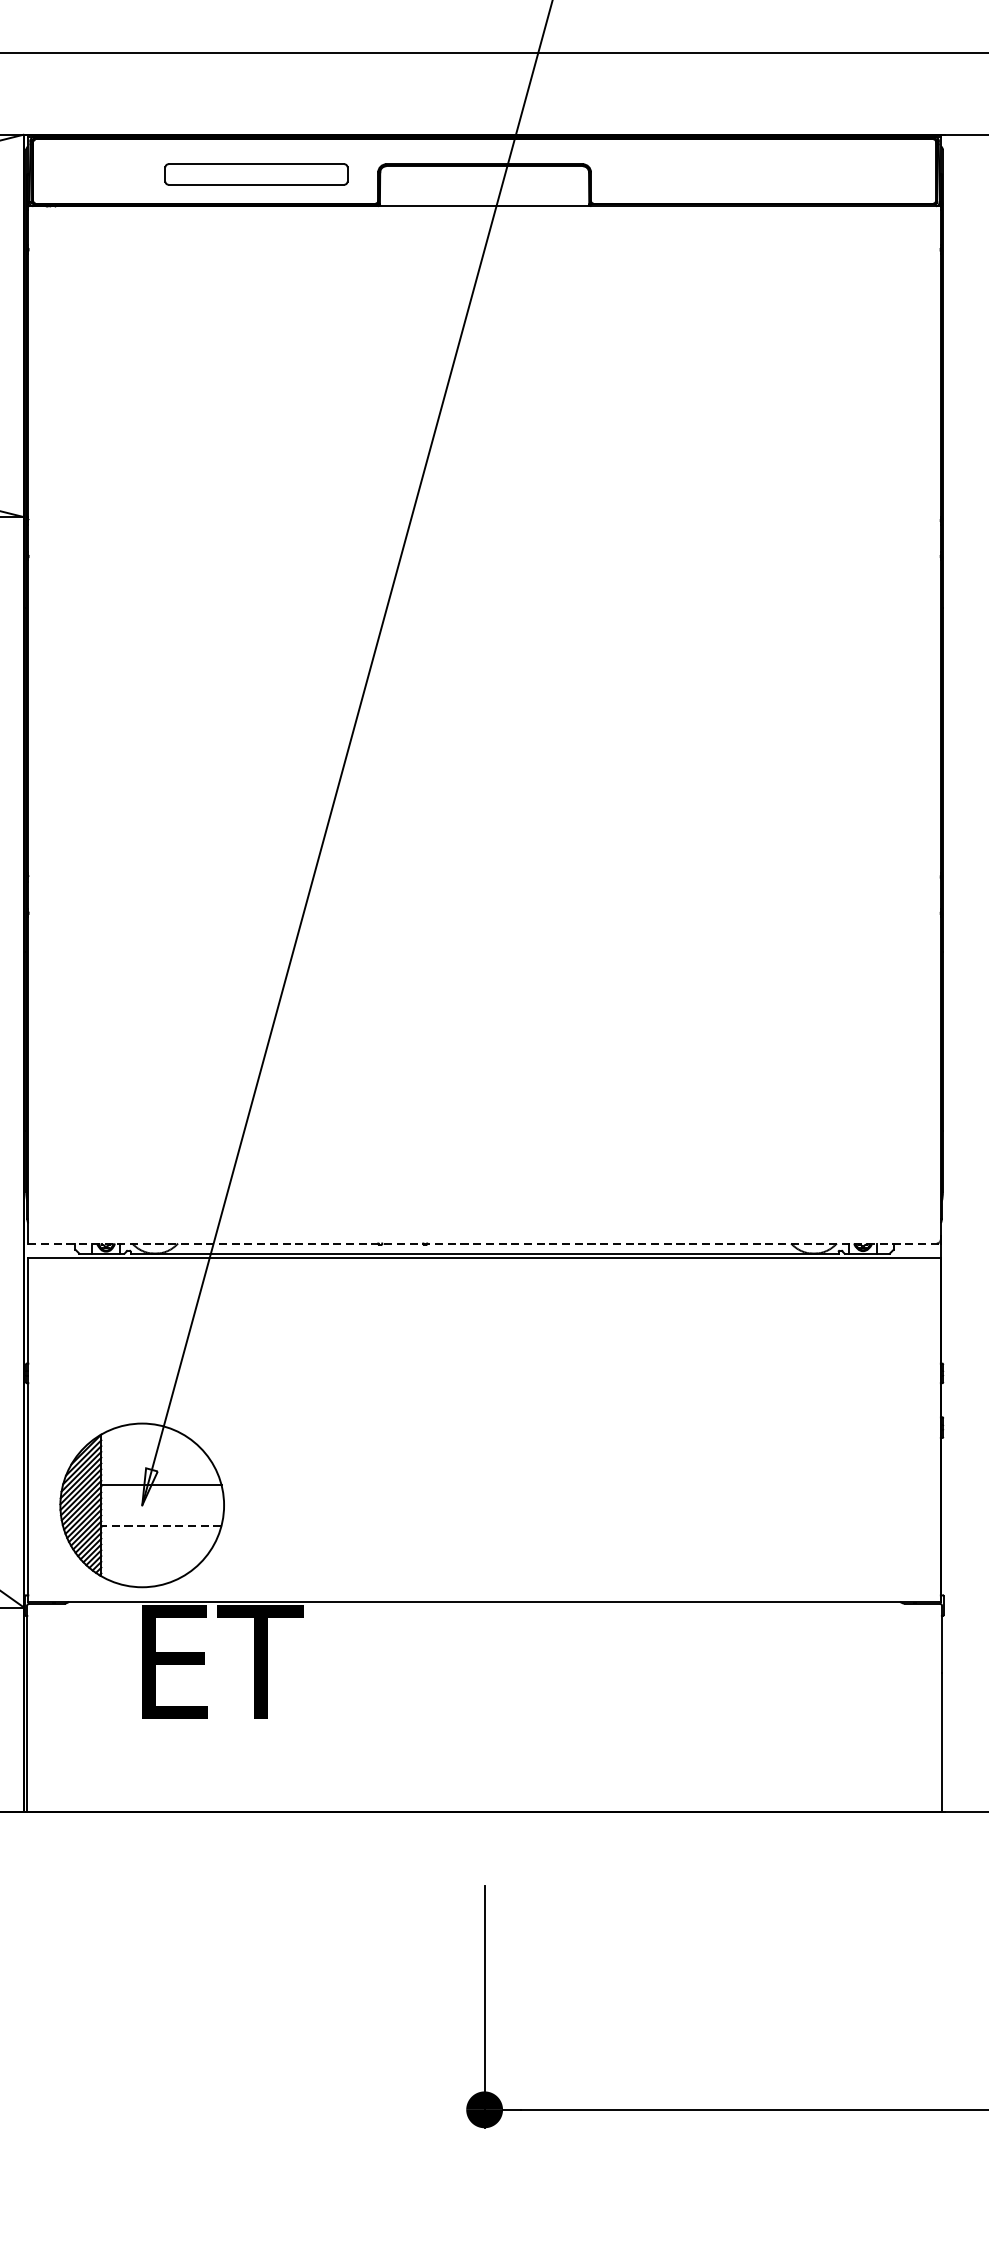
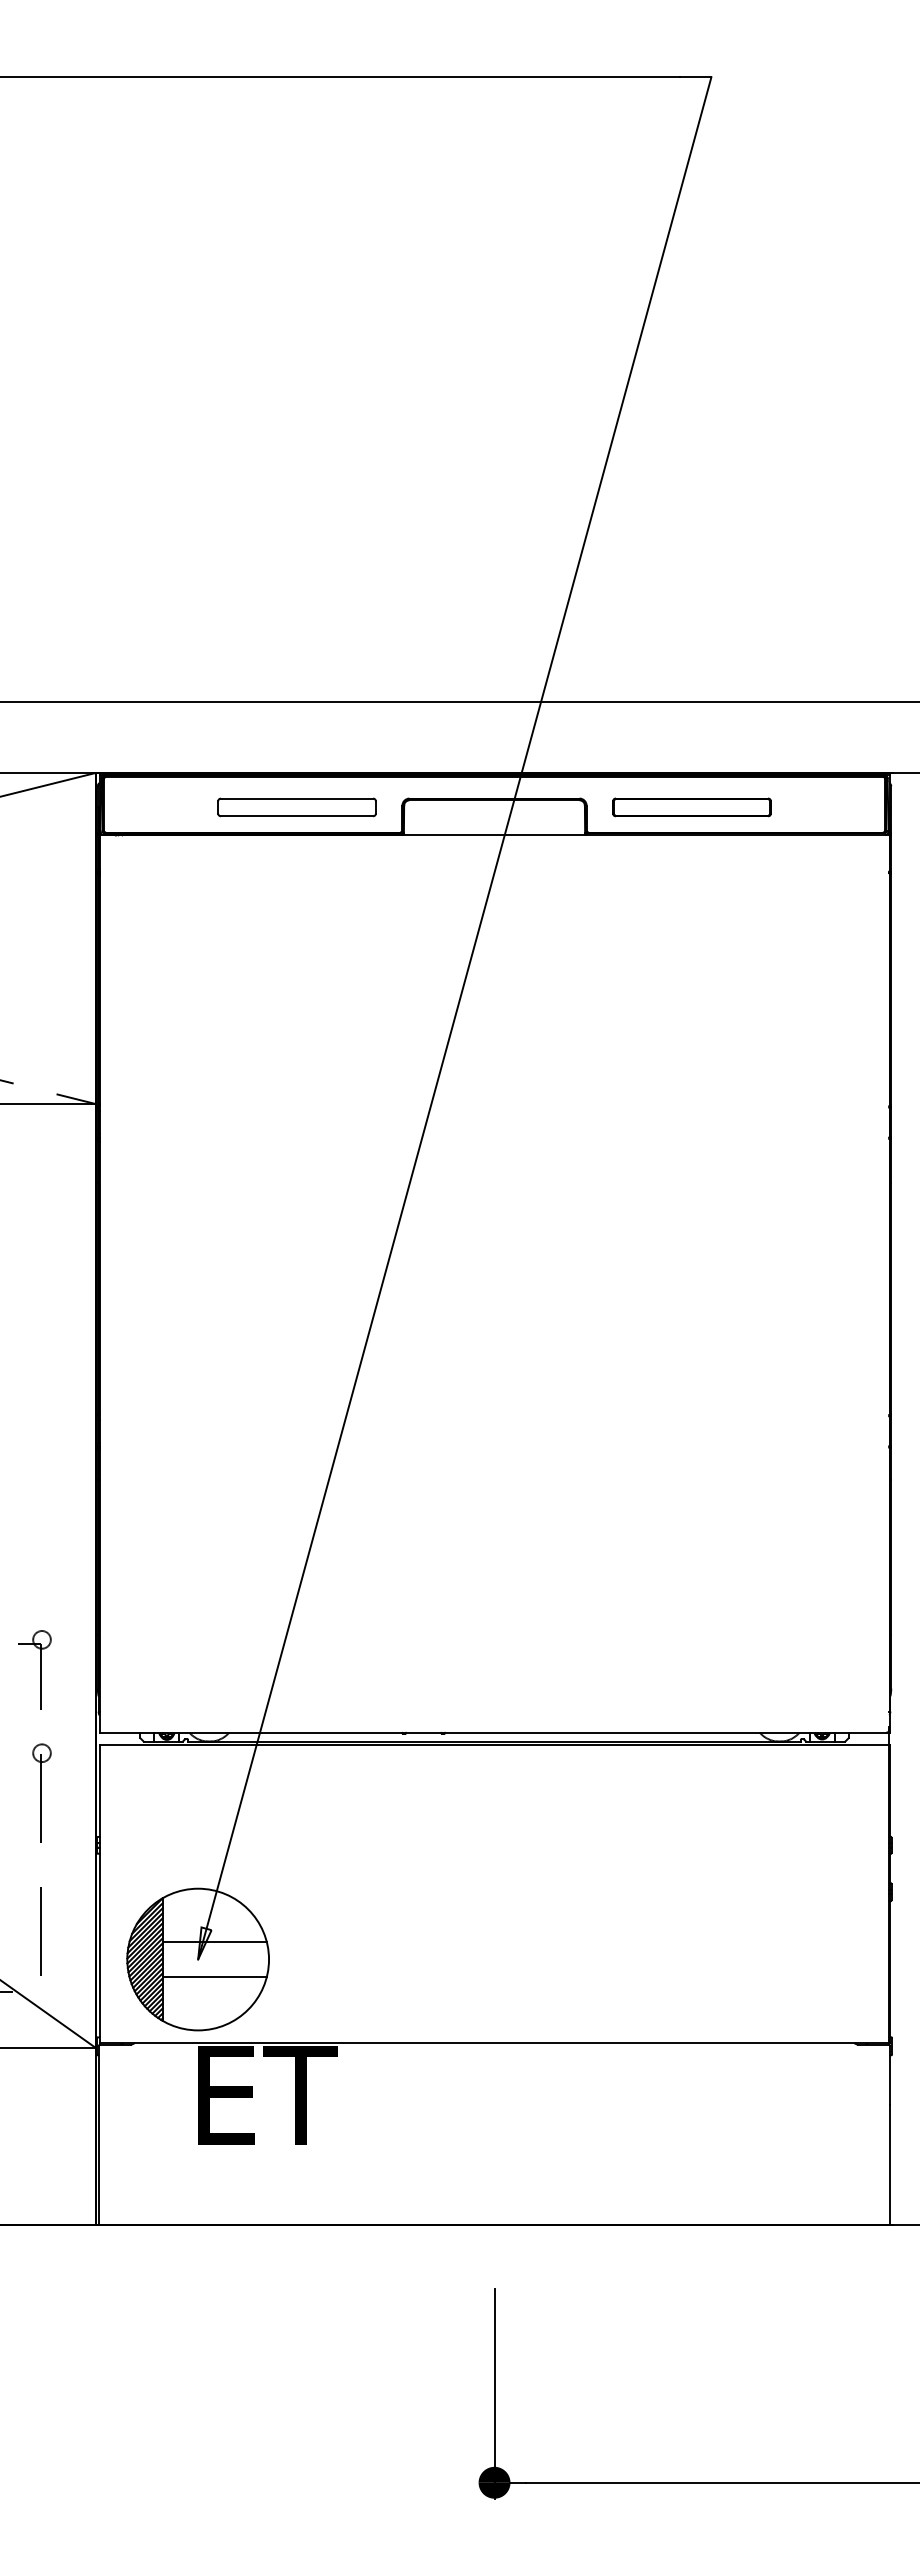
part: (712, 174) -> (691, 807), added
line: (484, 1243) -> (494, 1732), dashed -> solid
line: (161, 1526) -> (214, 1977), dashed -> solid

